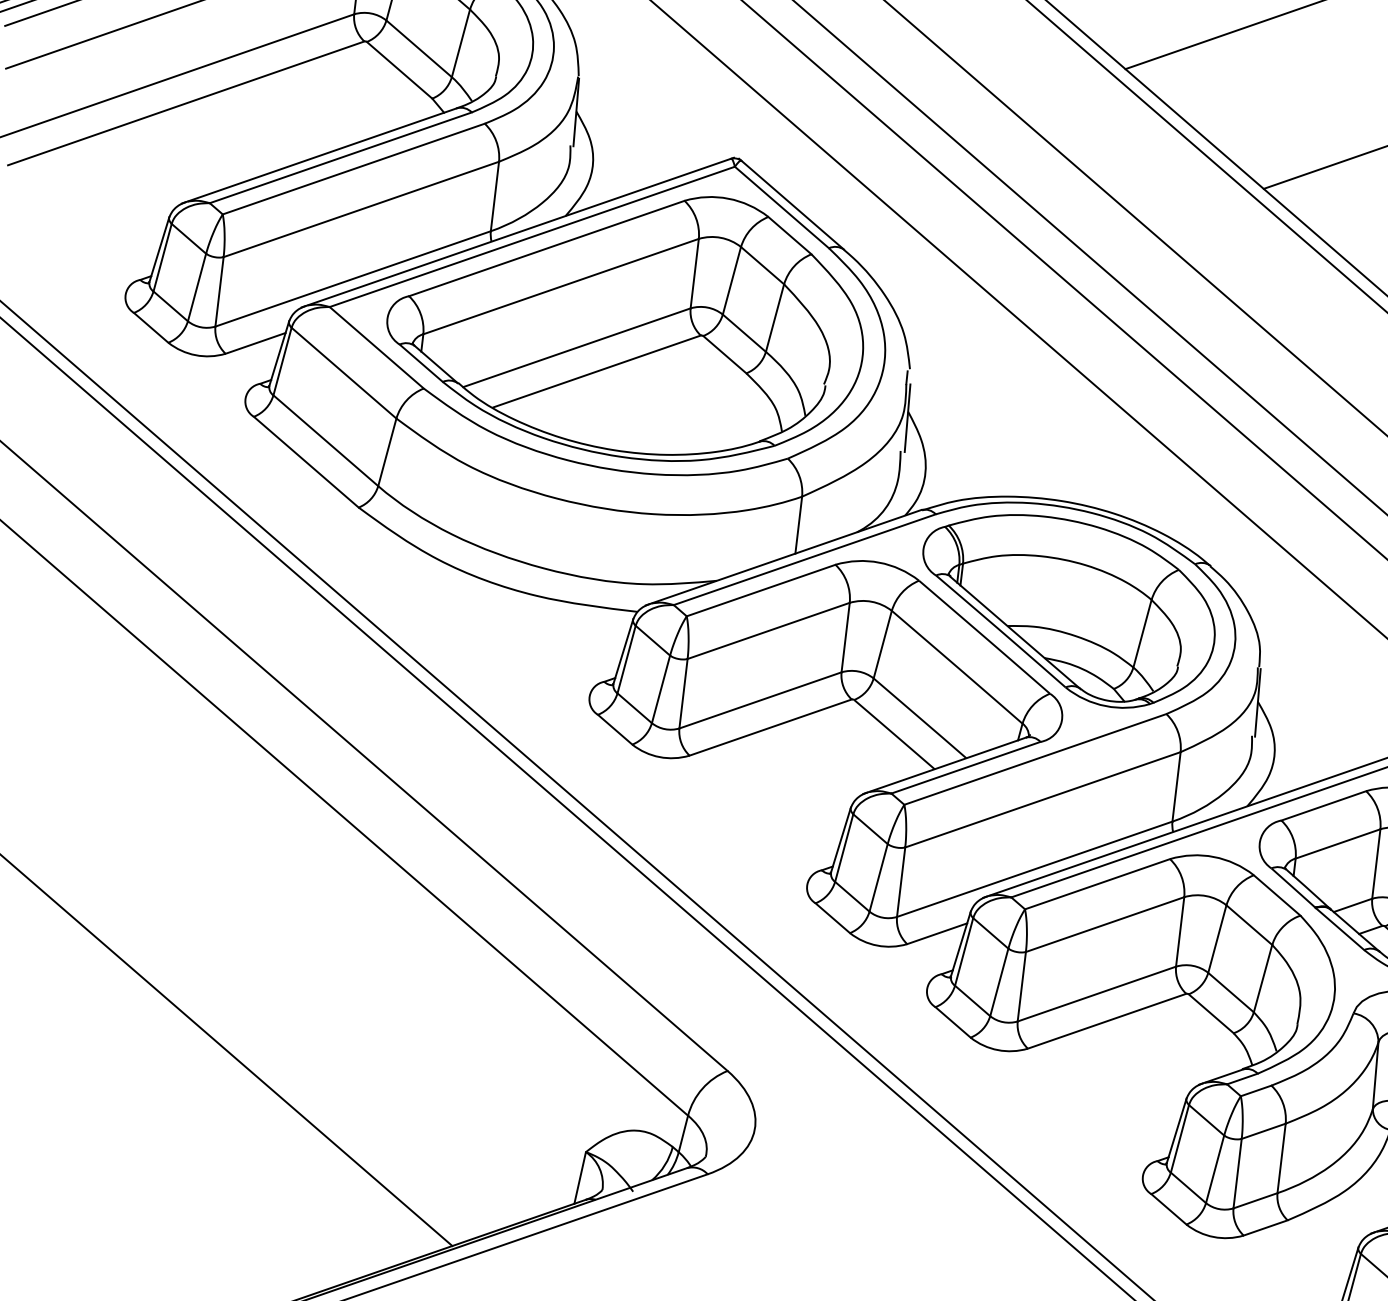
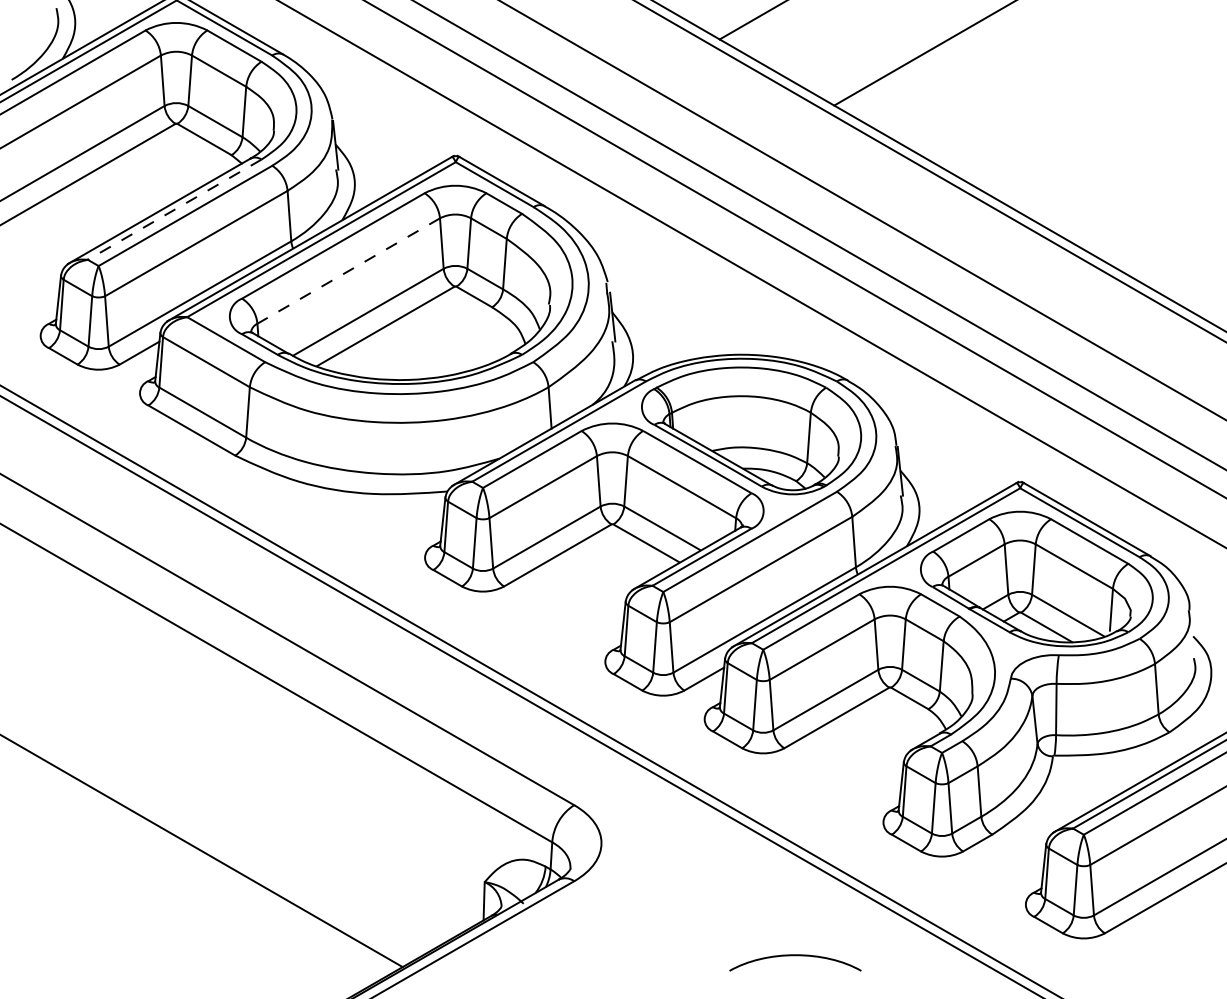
line: (340, 157) -> (174, 209), solid -> dashed
line: (560, 287) -> (348, 271), solid -> dashed

